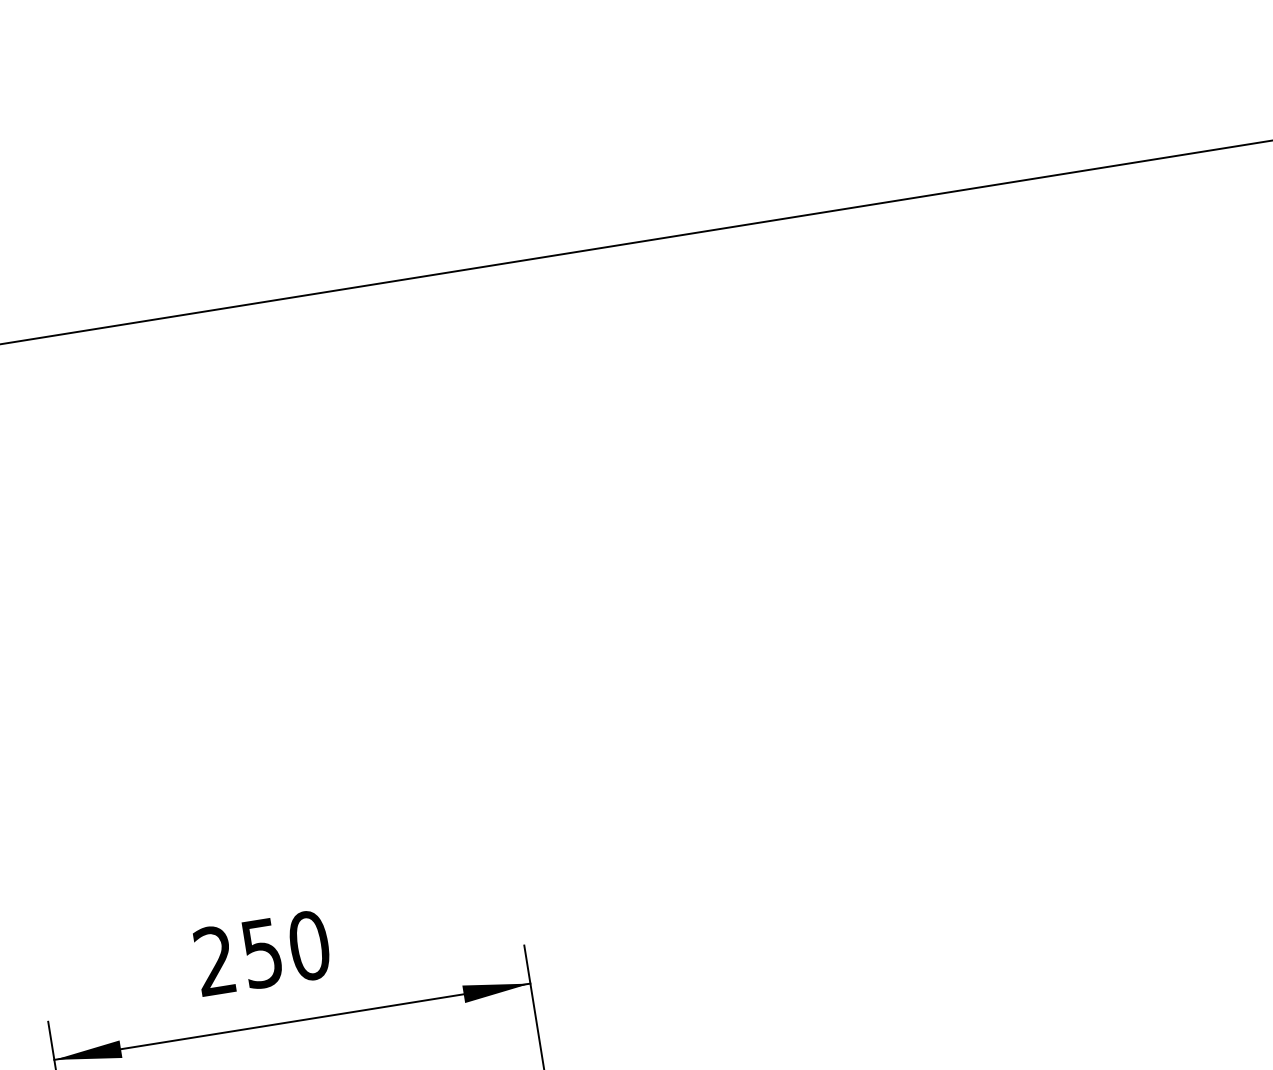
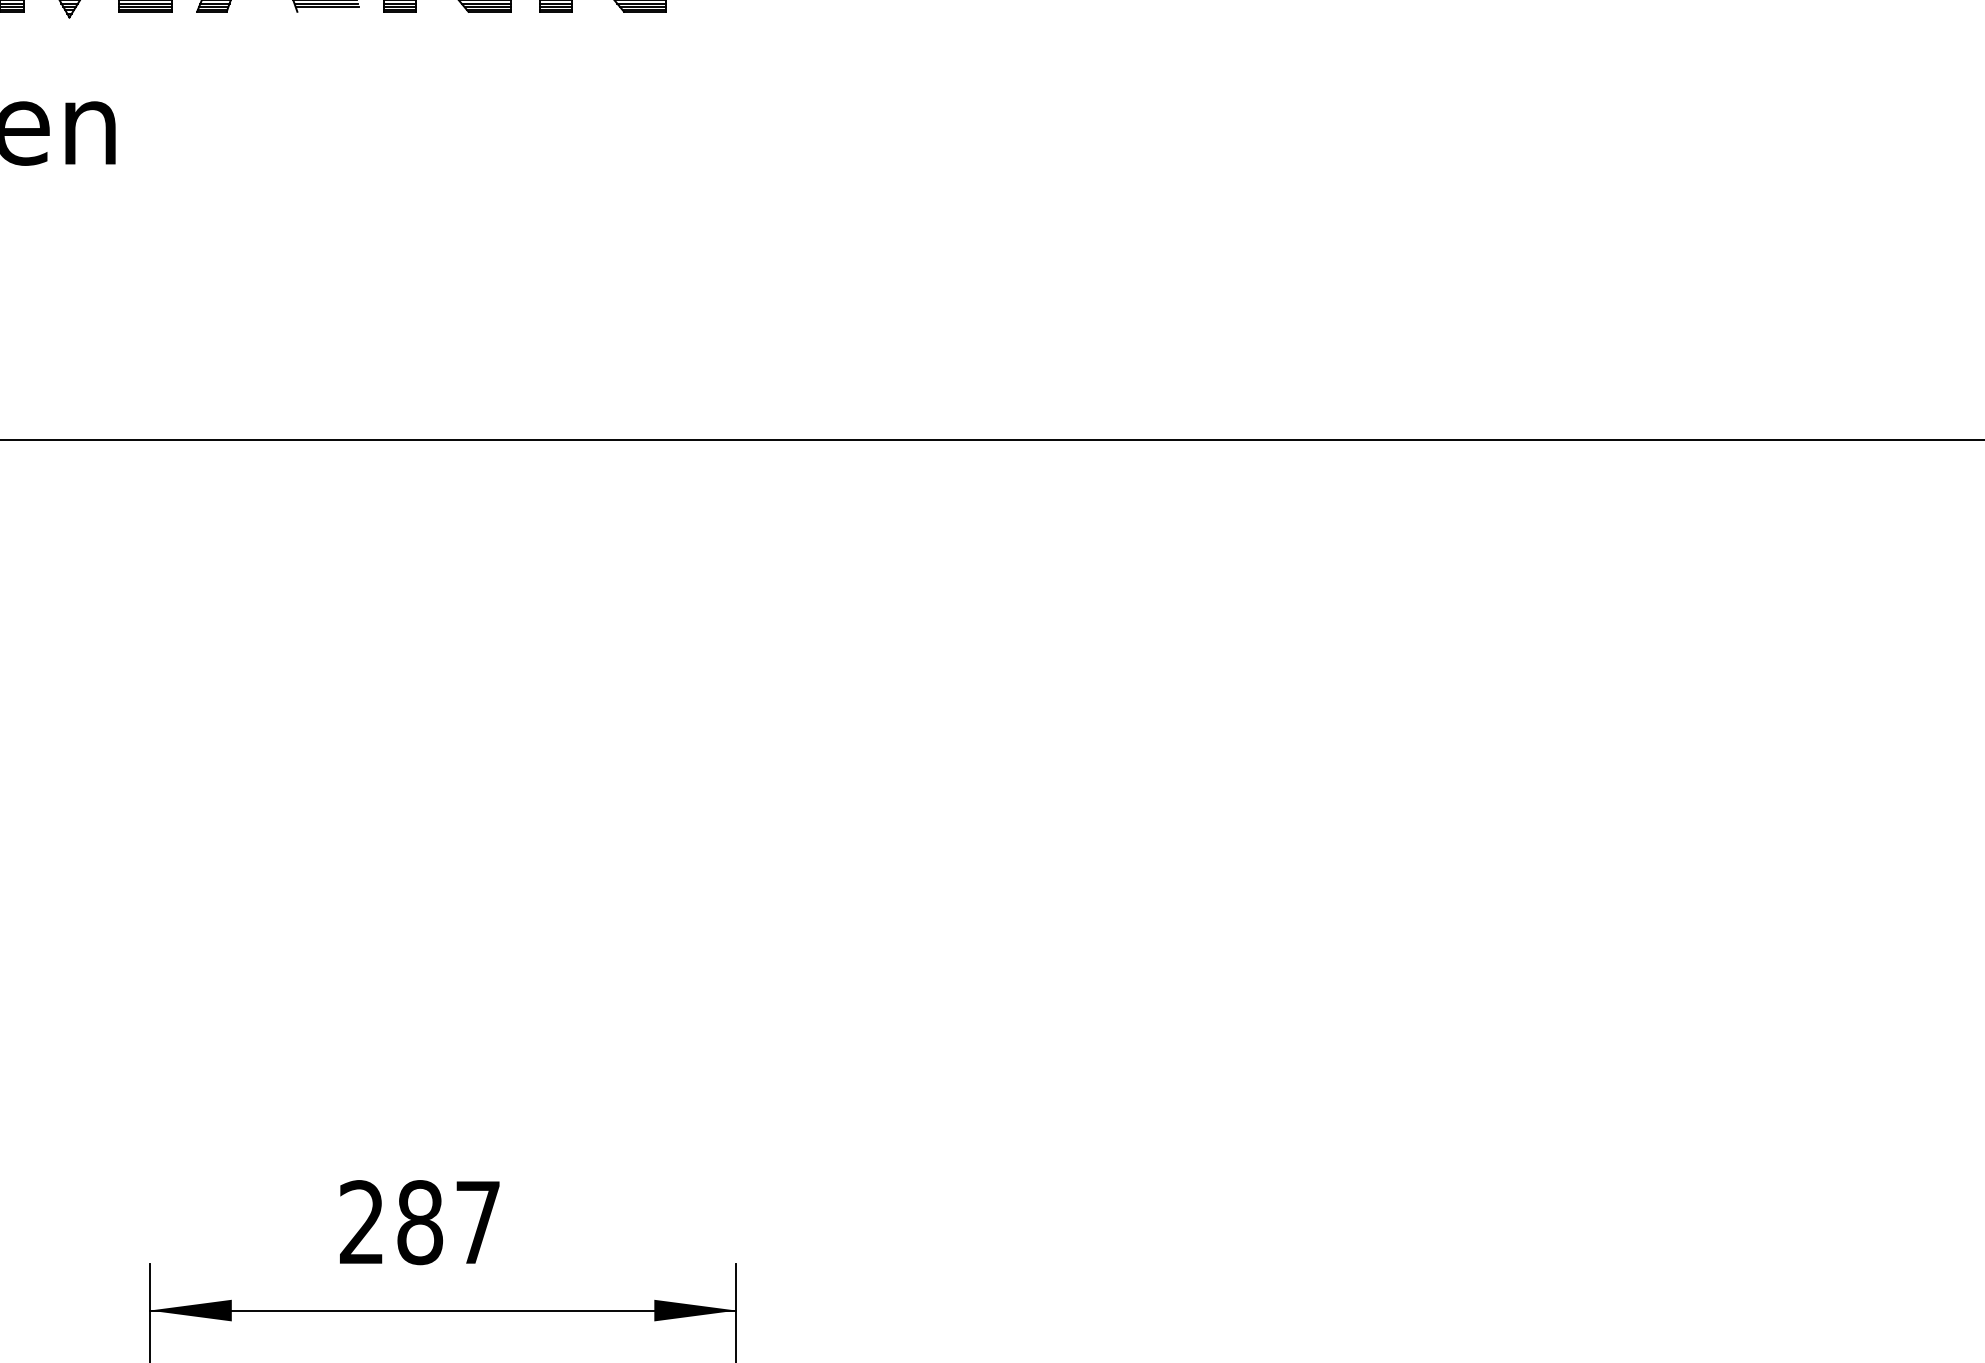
text: (286, 949) -> (449, 1222), 250 -> 287

